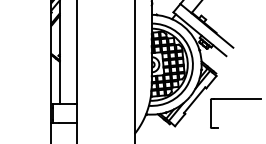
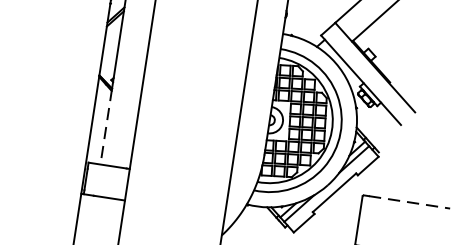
line: (59, 82) -> (105, 126), solid -> dashed
line: (238, 99) -> (410, 203), solid -> dashed

